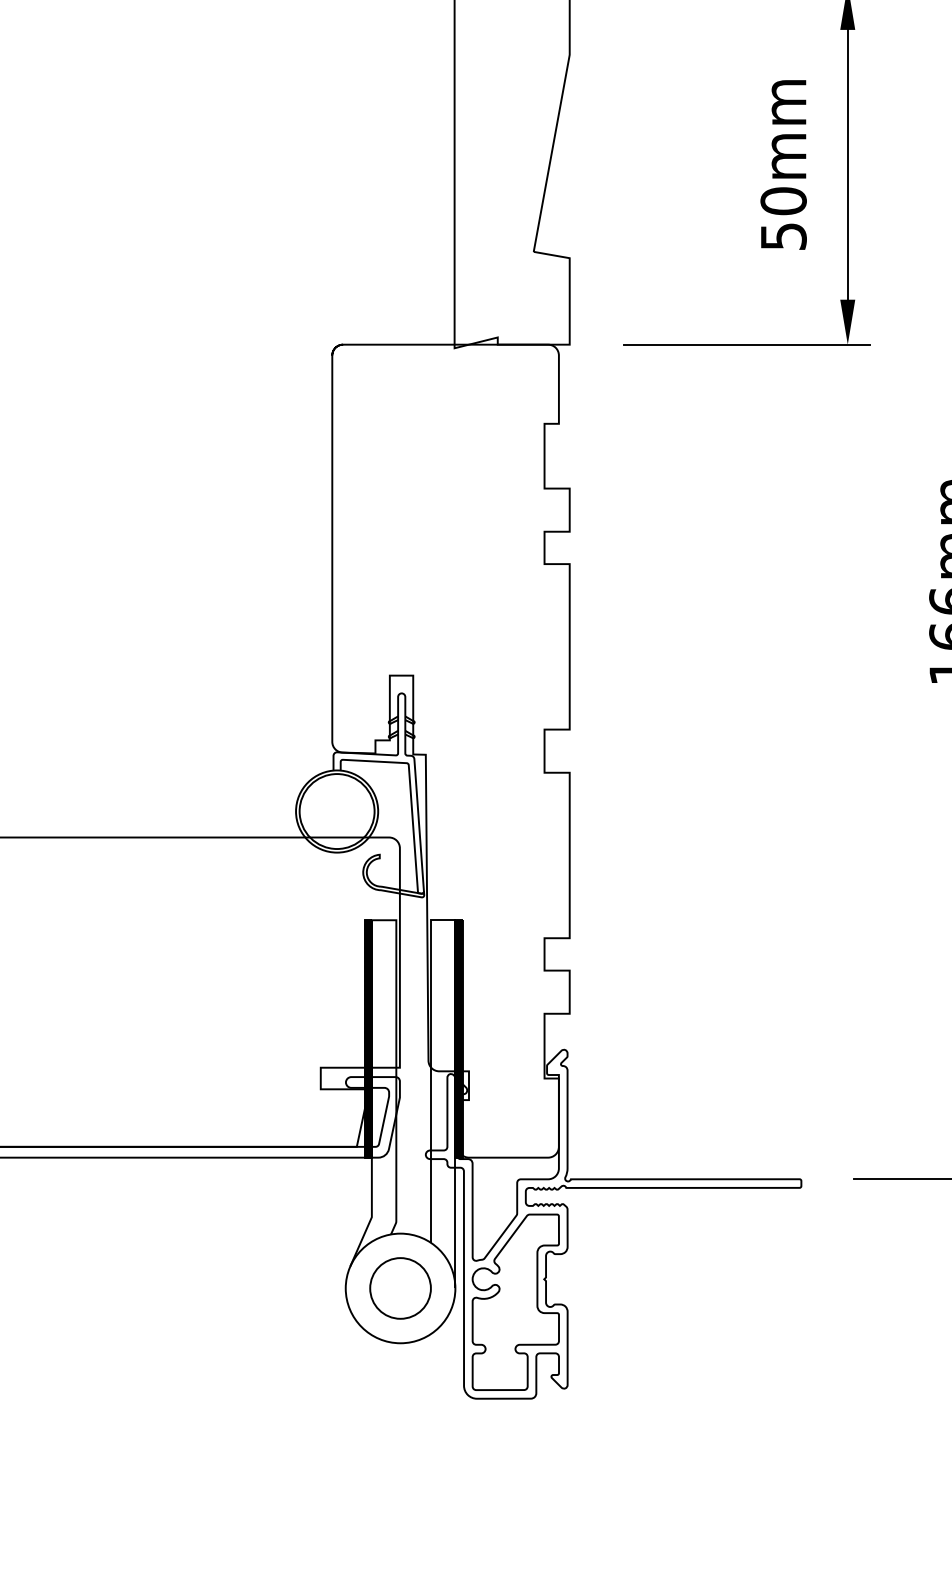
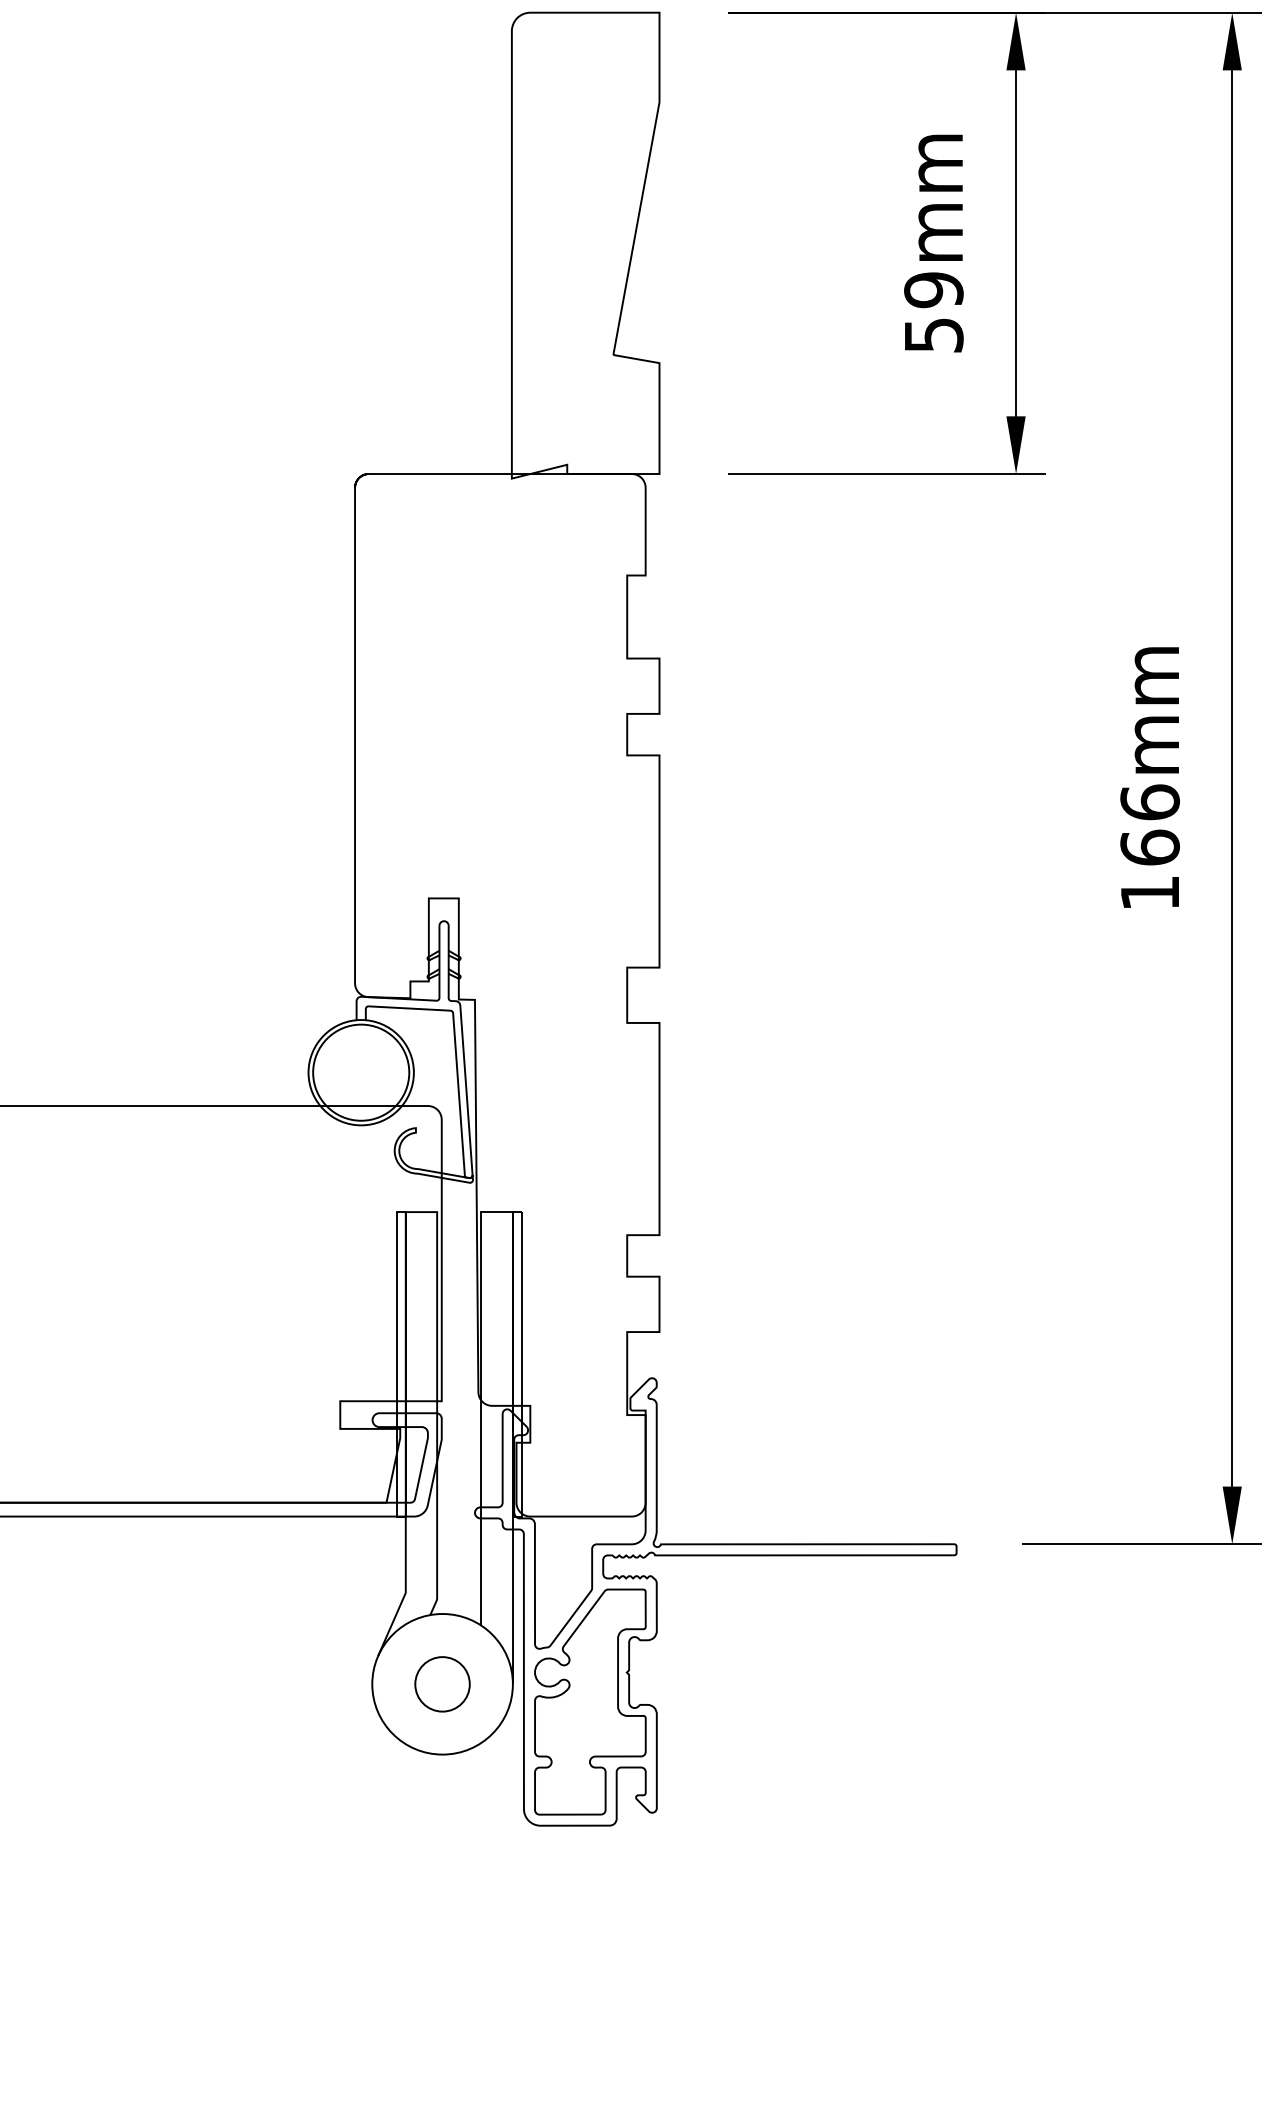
text: (783, 201) -> (933, 290), 50mm -> 59mm
hatch: (367, 1039) -> (400, 1364), removed
hatch: (458, 1039) -> (517, 1364), removed
circle: (400, 1288) -> (442, 1684), size x0.7

